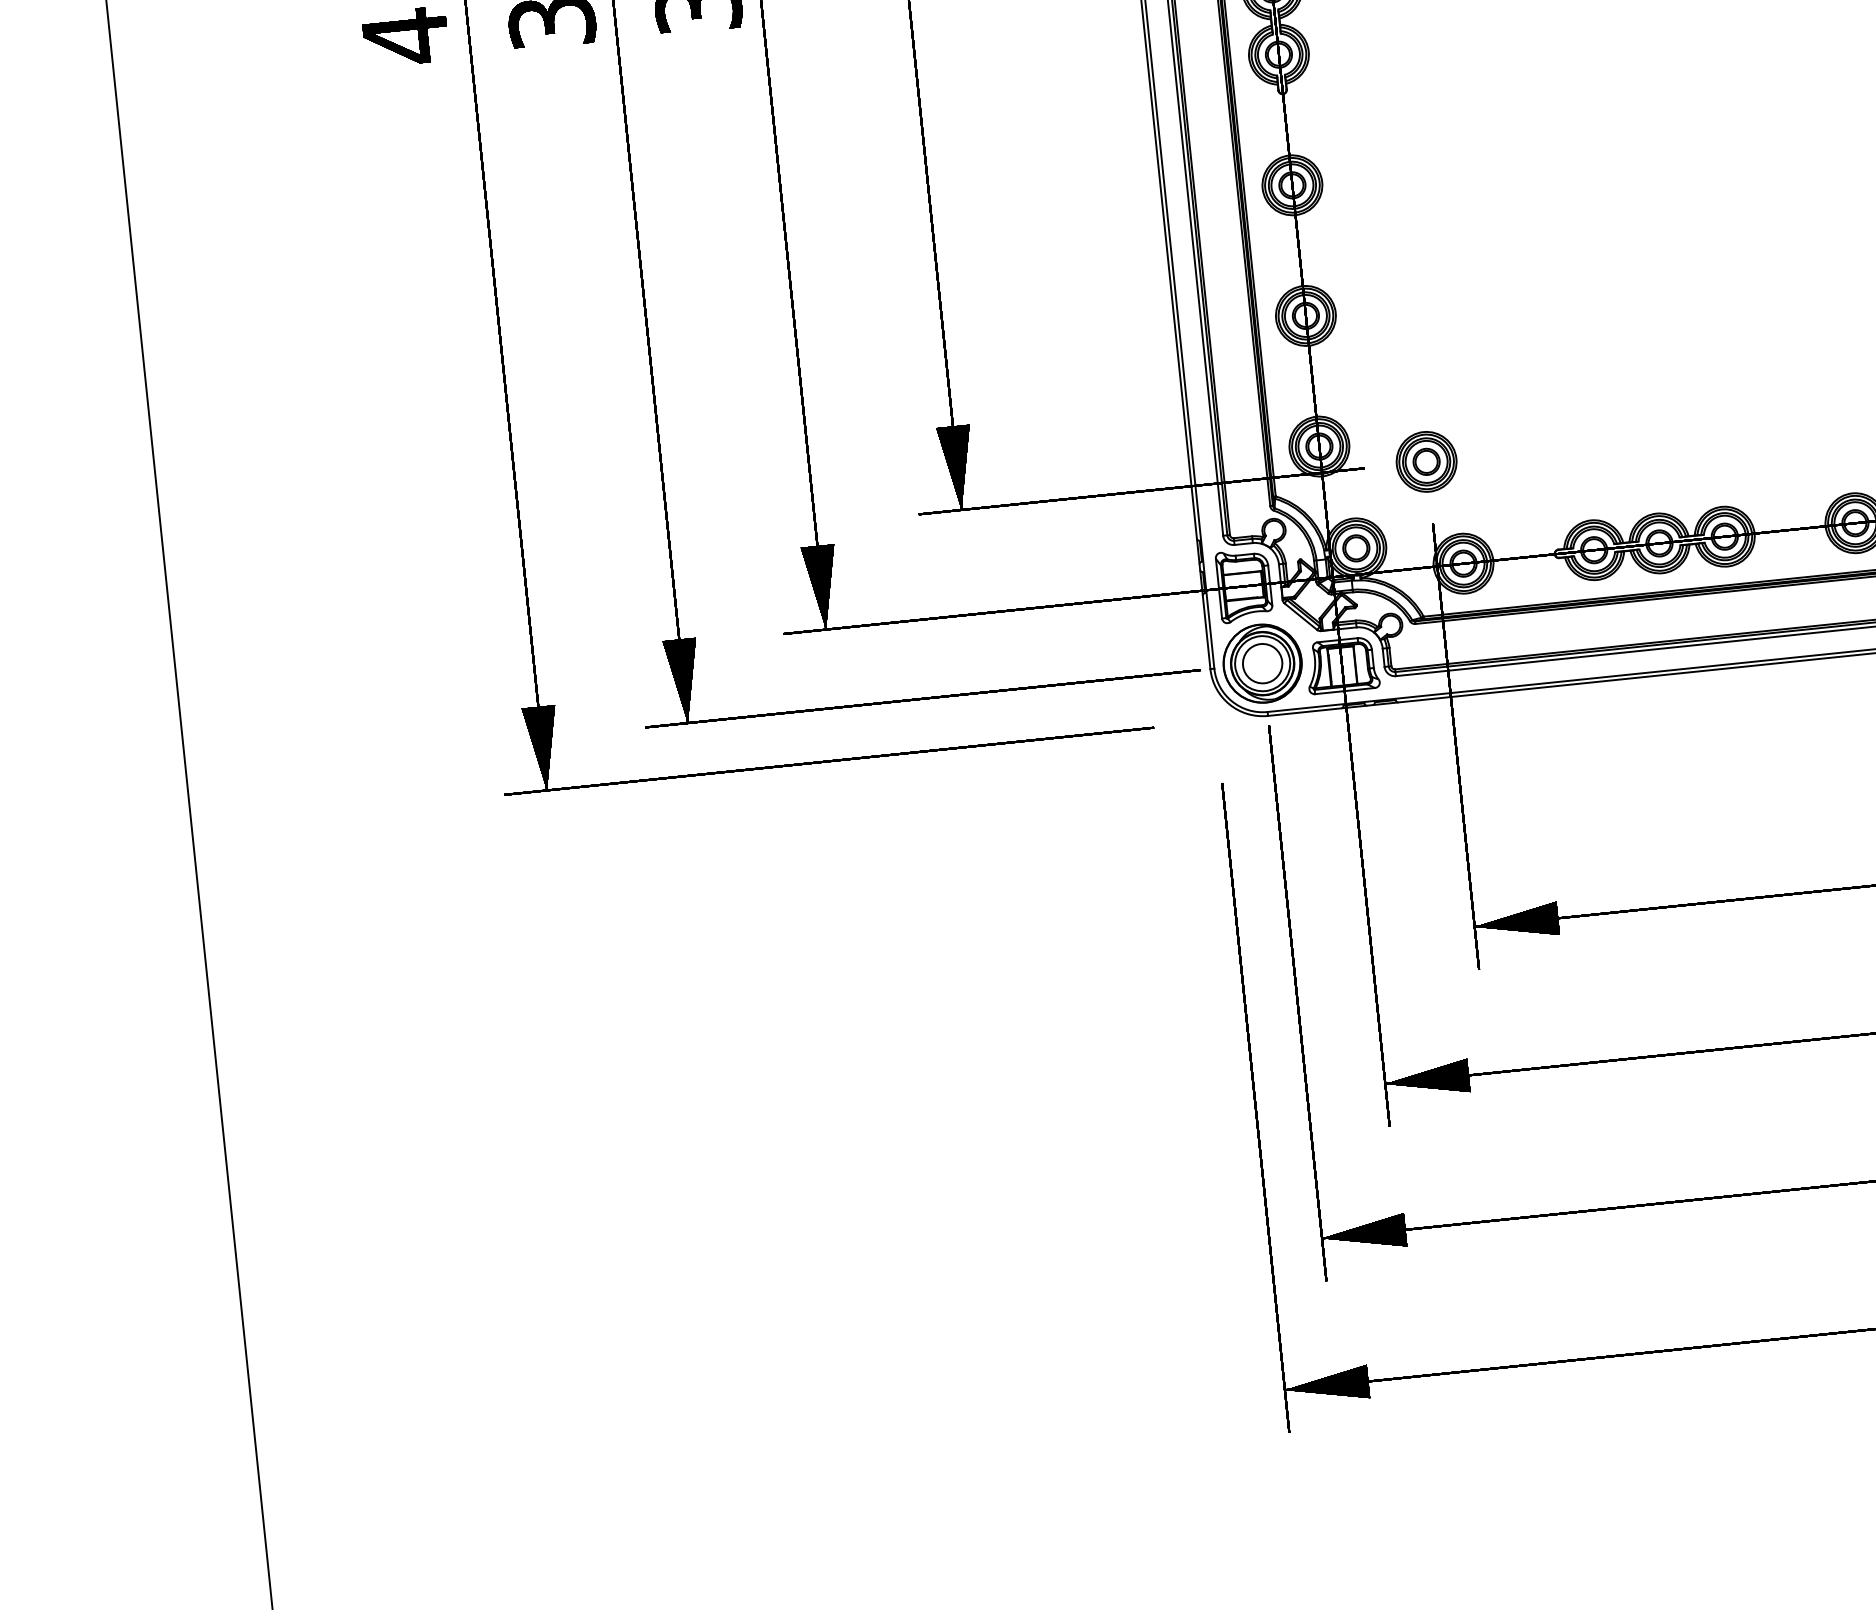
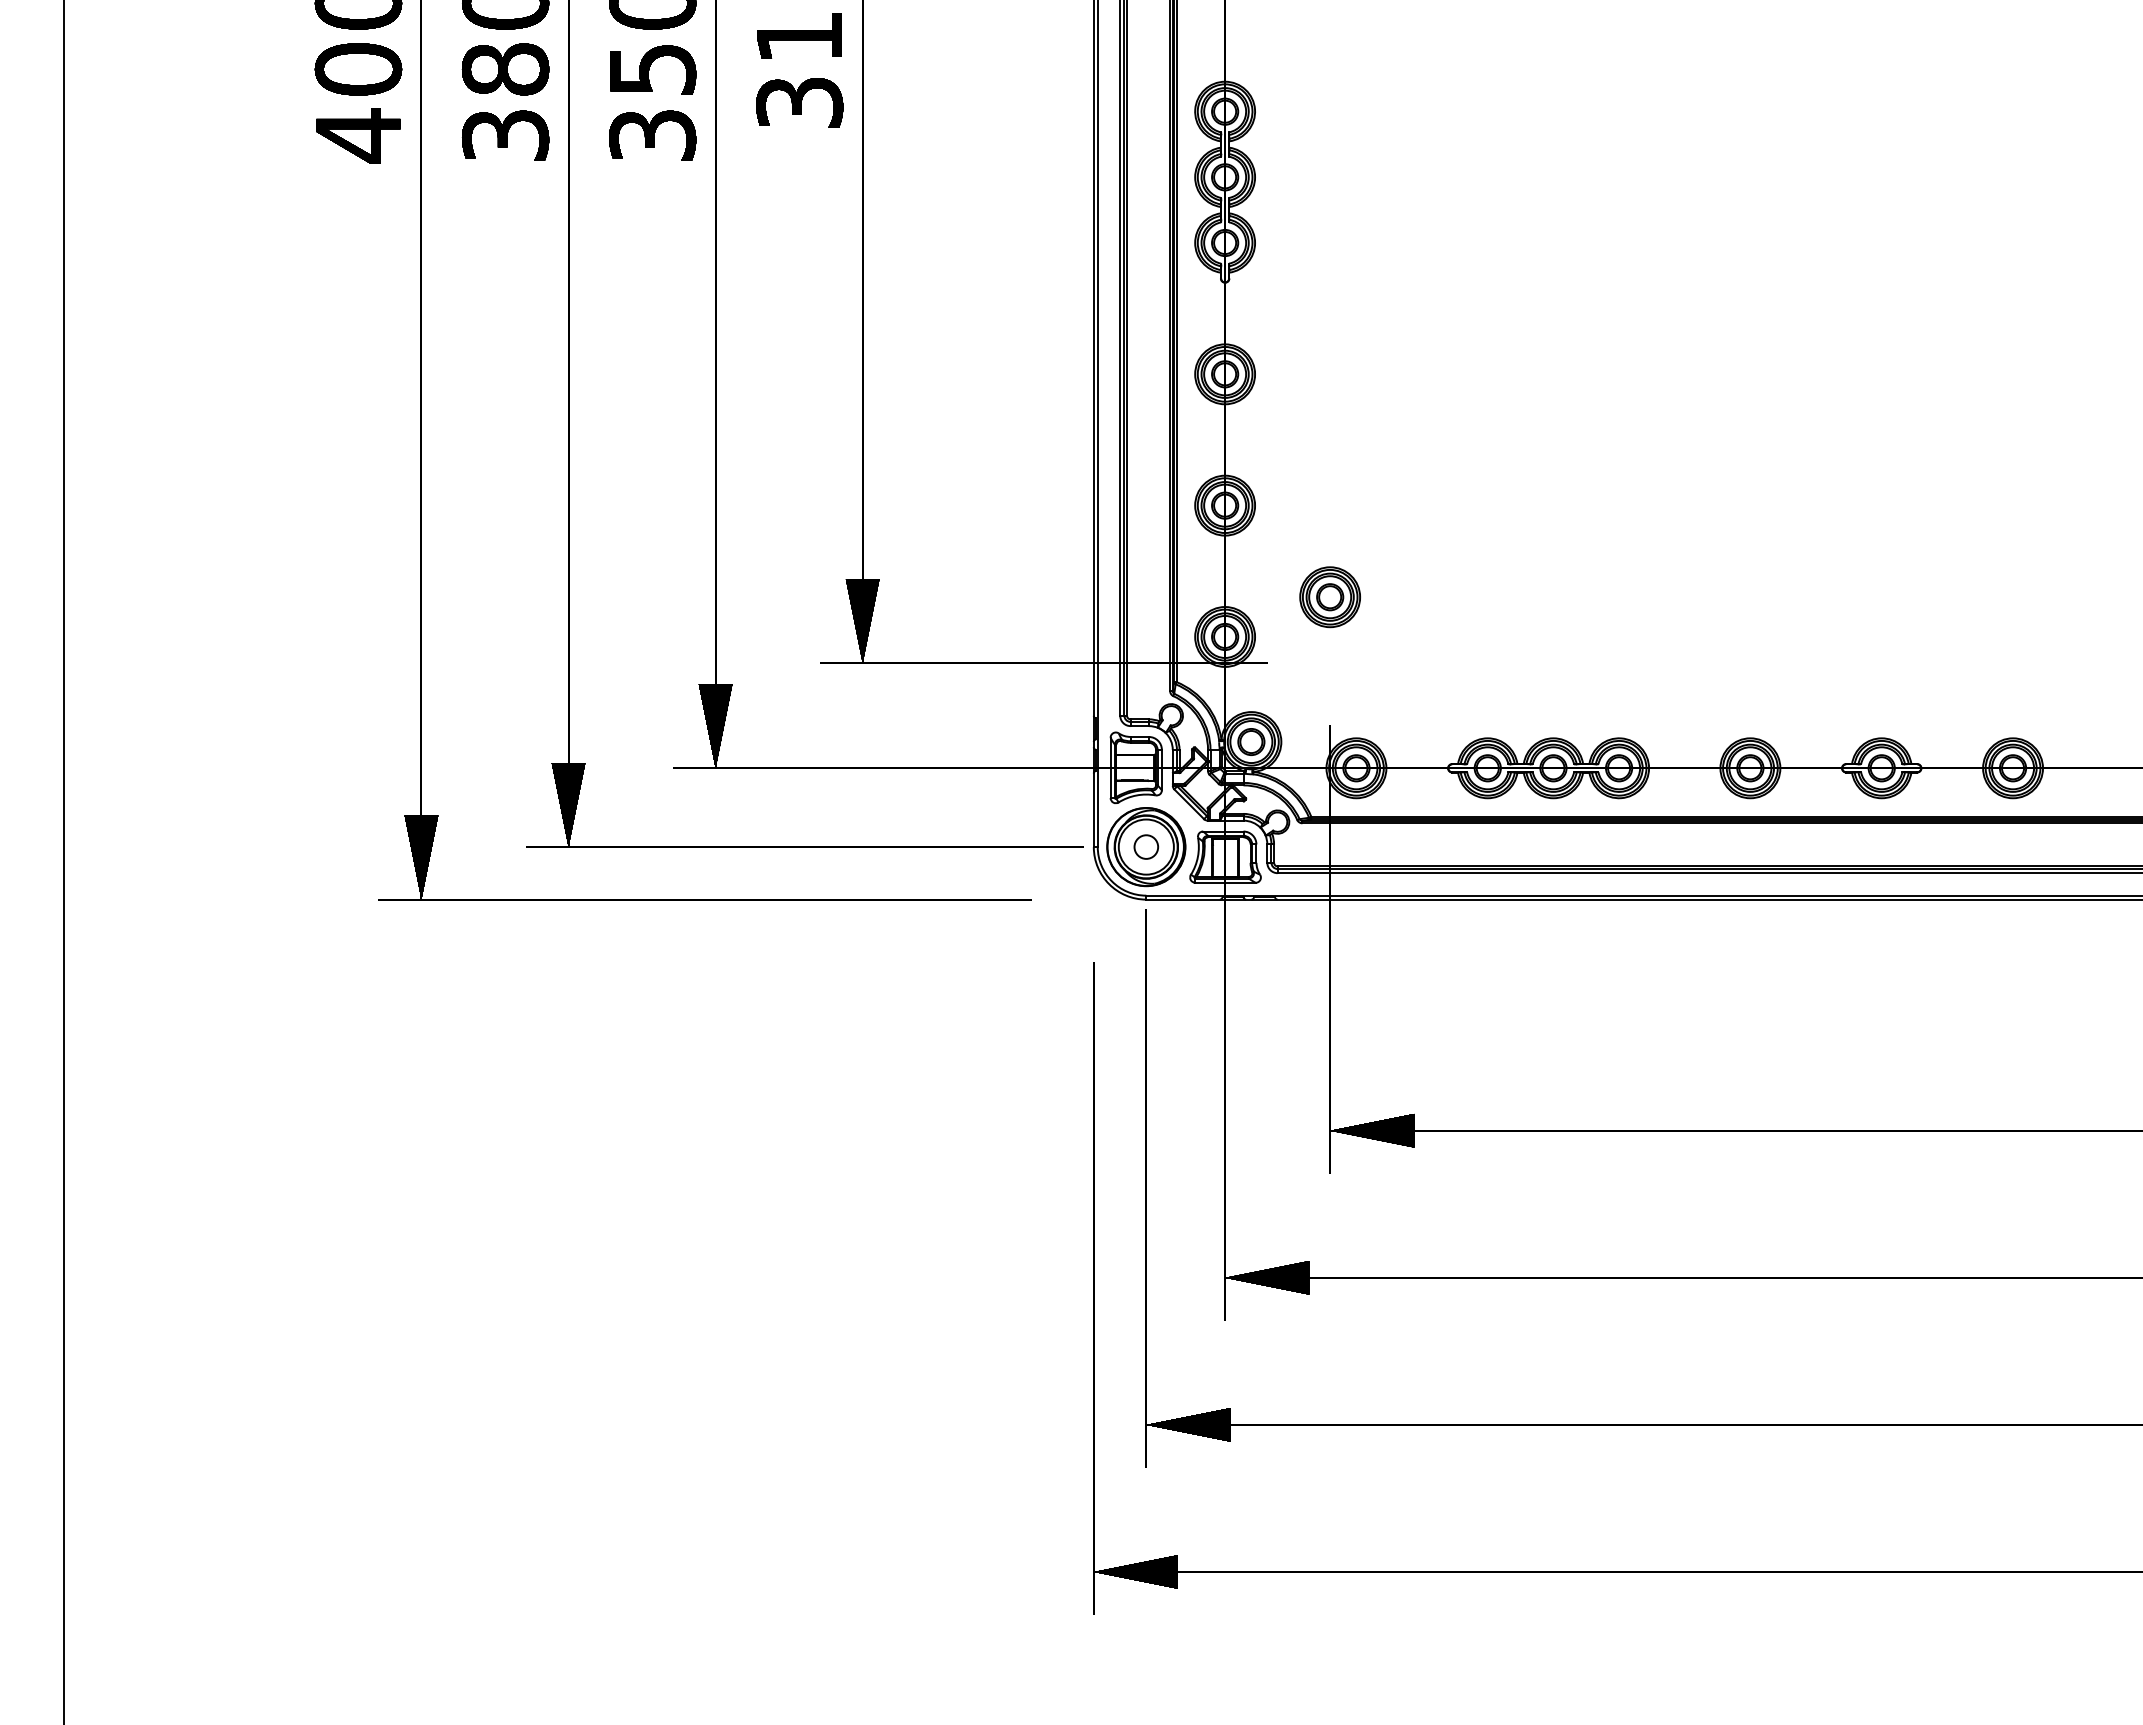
part: (1425, 462) -> (1329, 597), moved
circle: (1262, 663) -> (1146, 846), size x0.6

